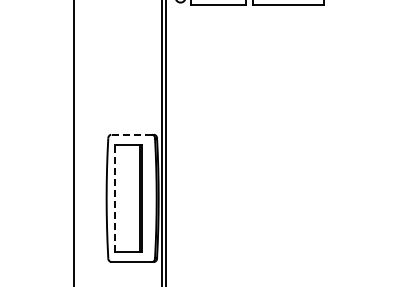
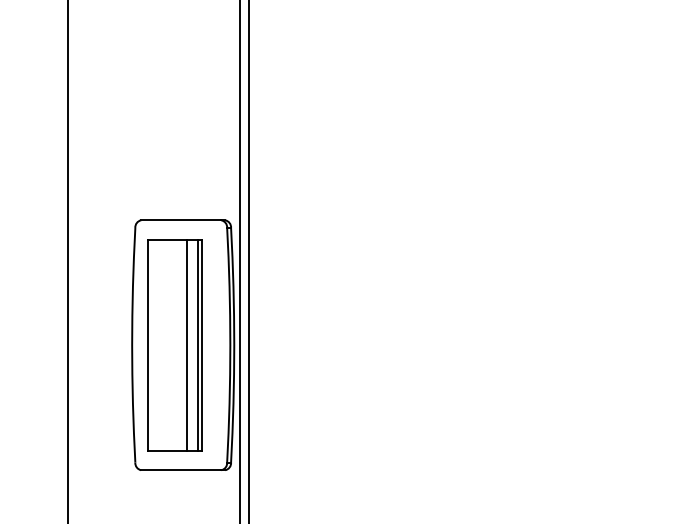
line: (131, 134) -> (180, 219), dashed -> solid
line: (114, 198) -> (147, 345), dashed -> solid
line: (134, 198) -> (186, 345), added

